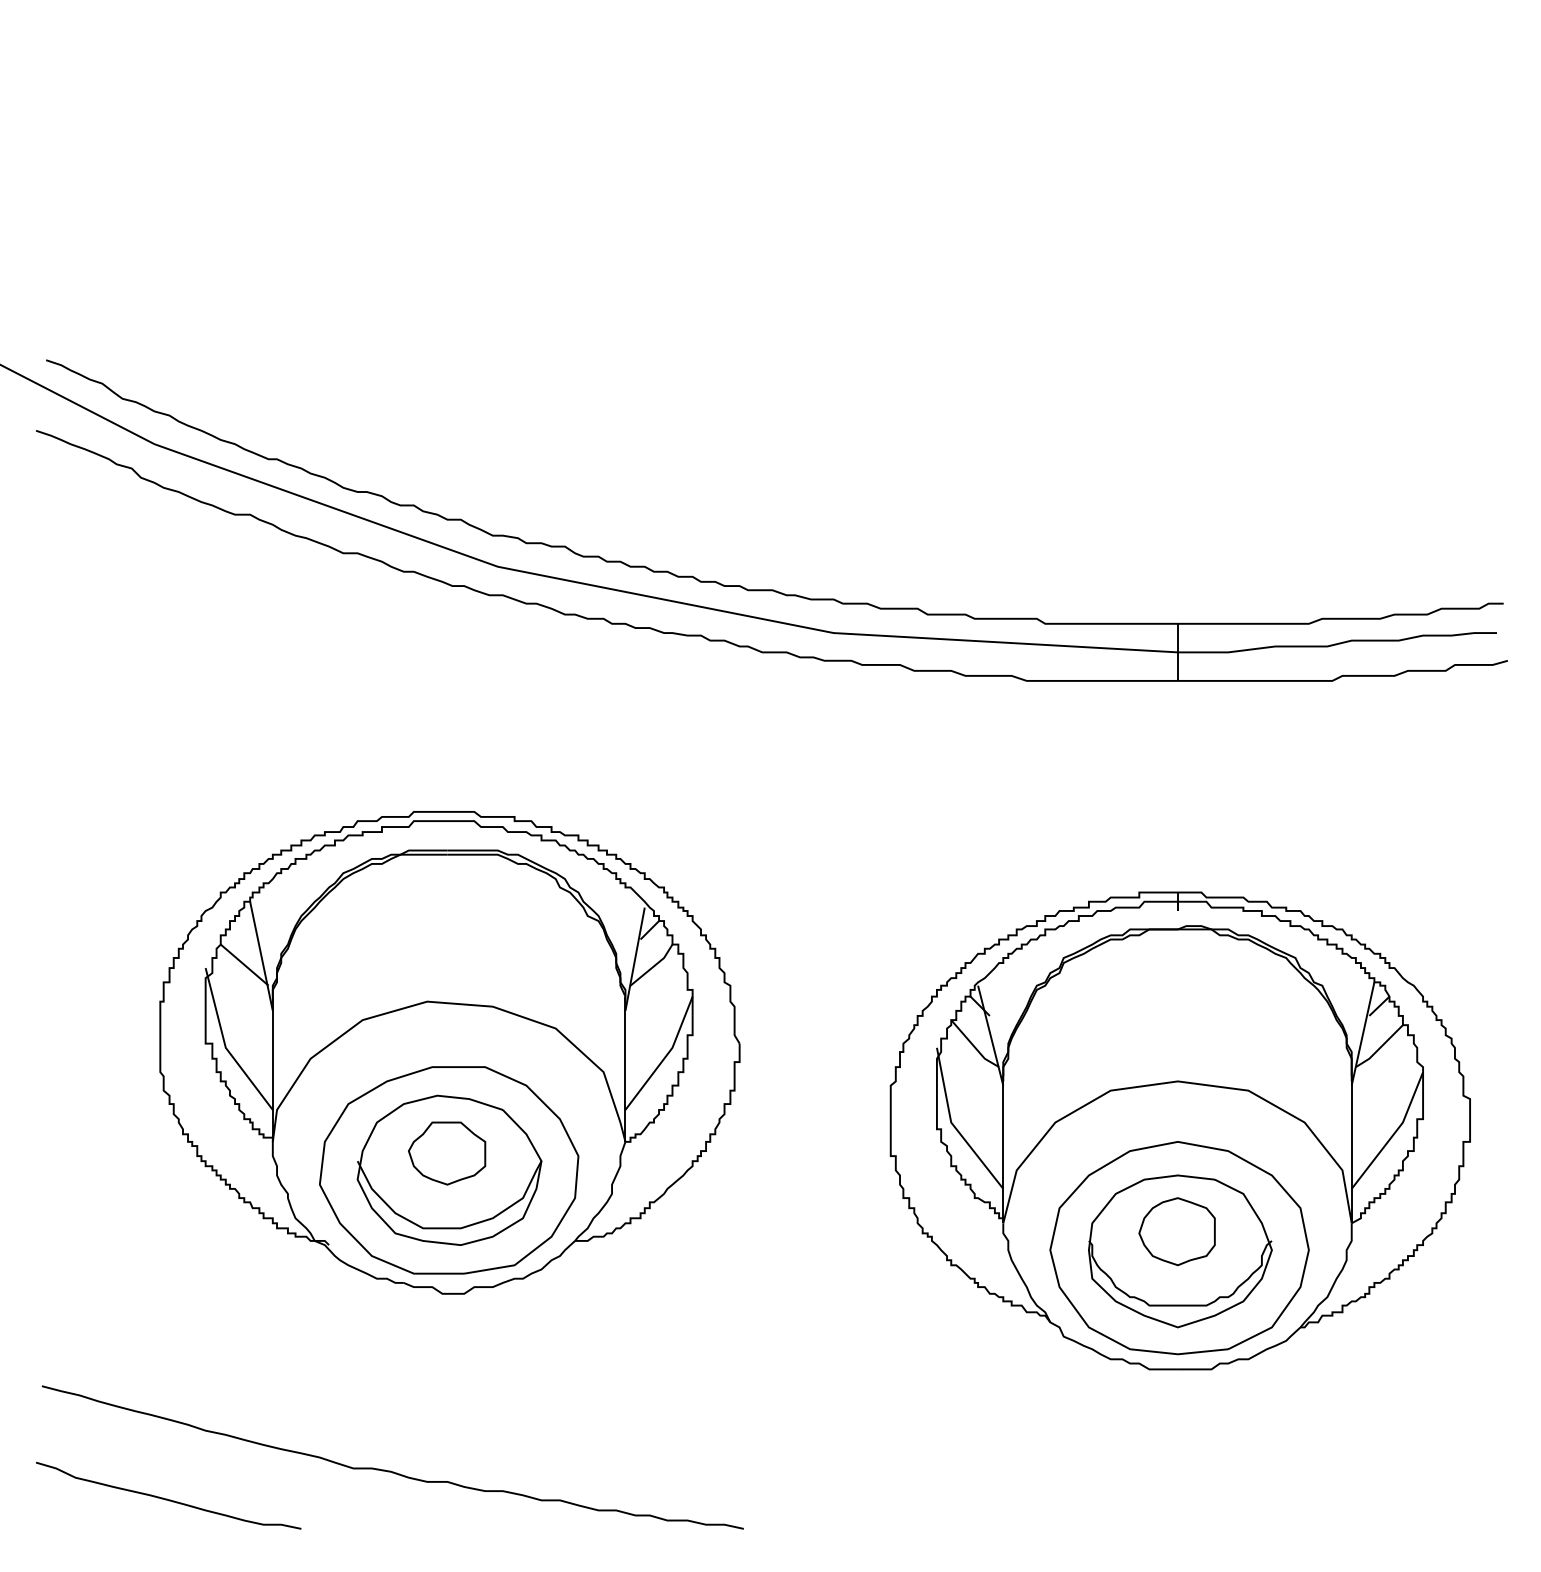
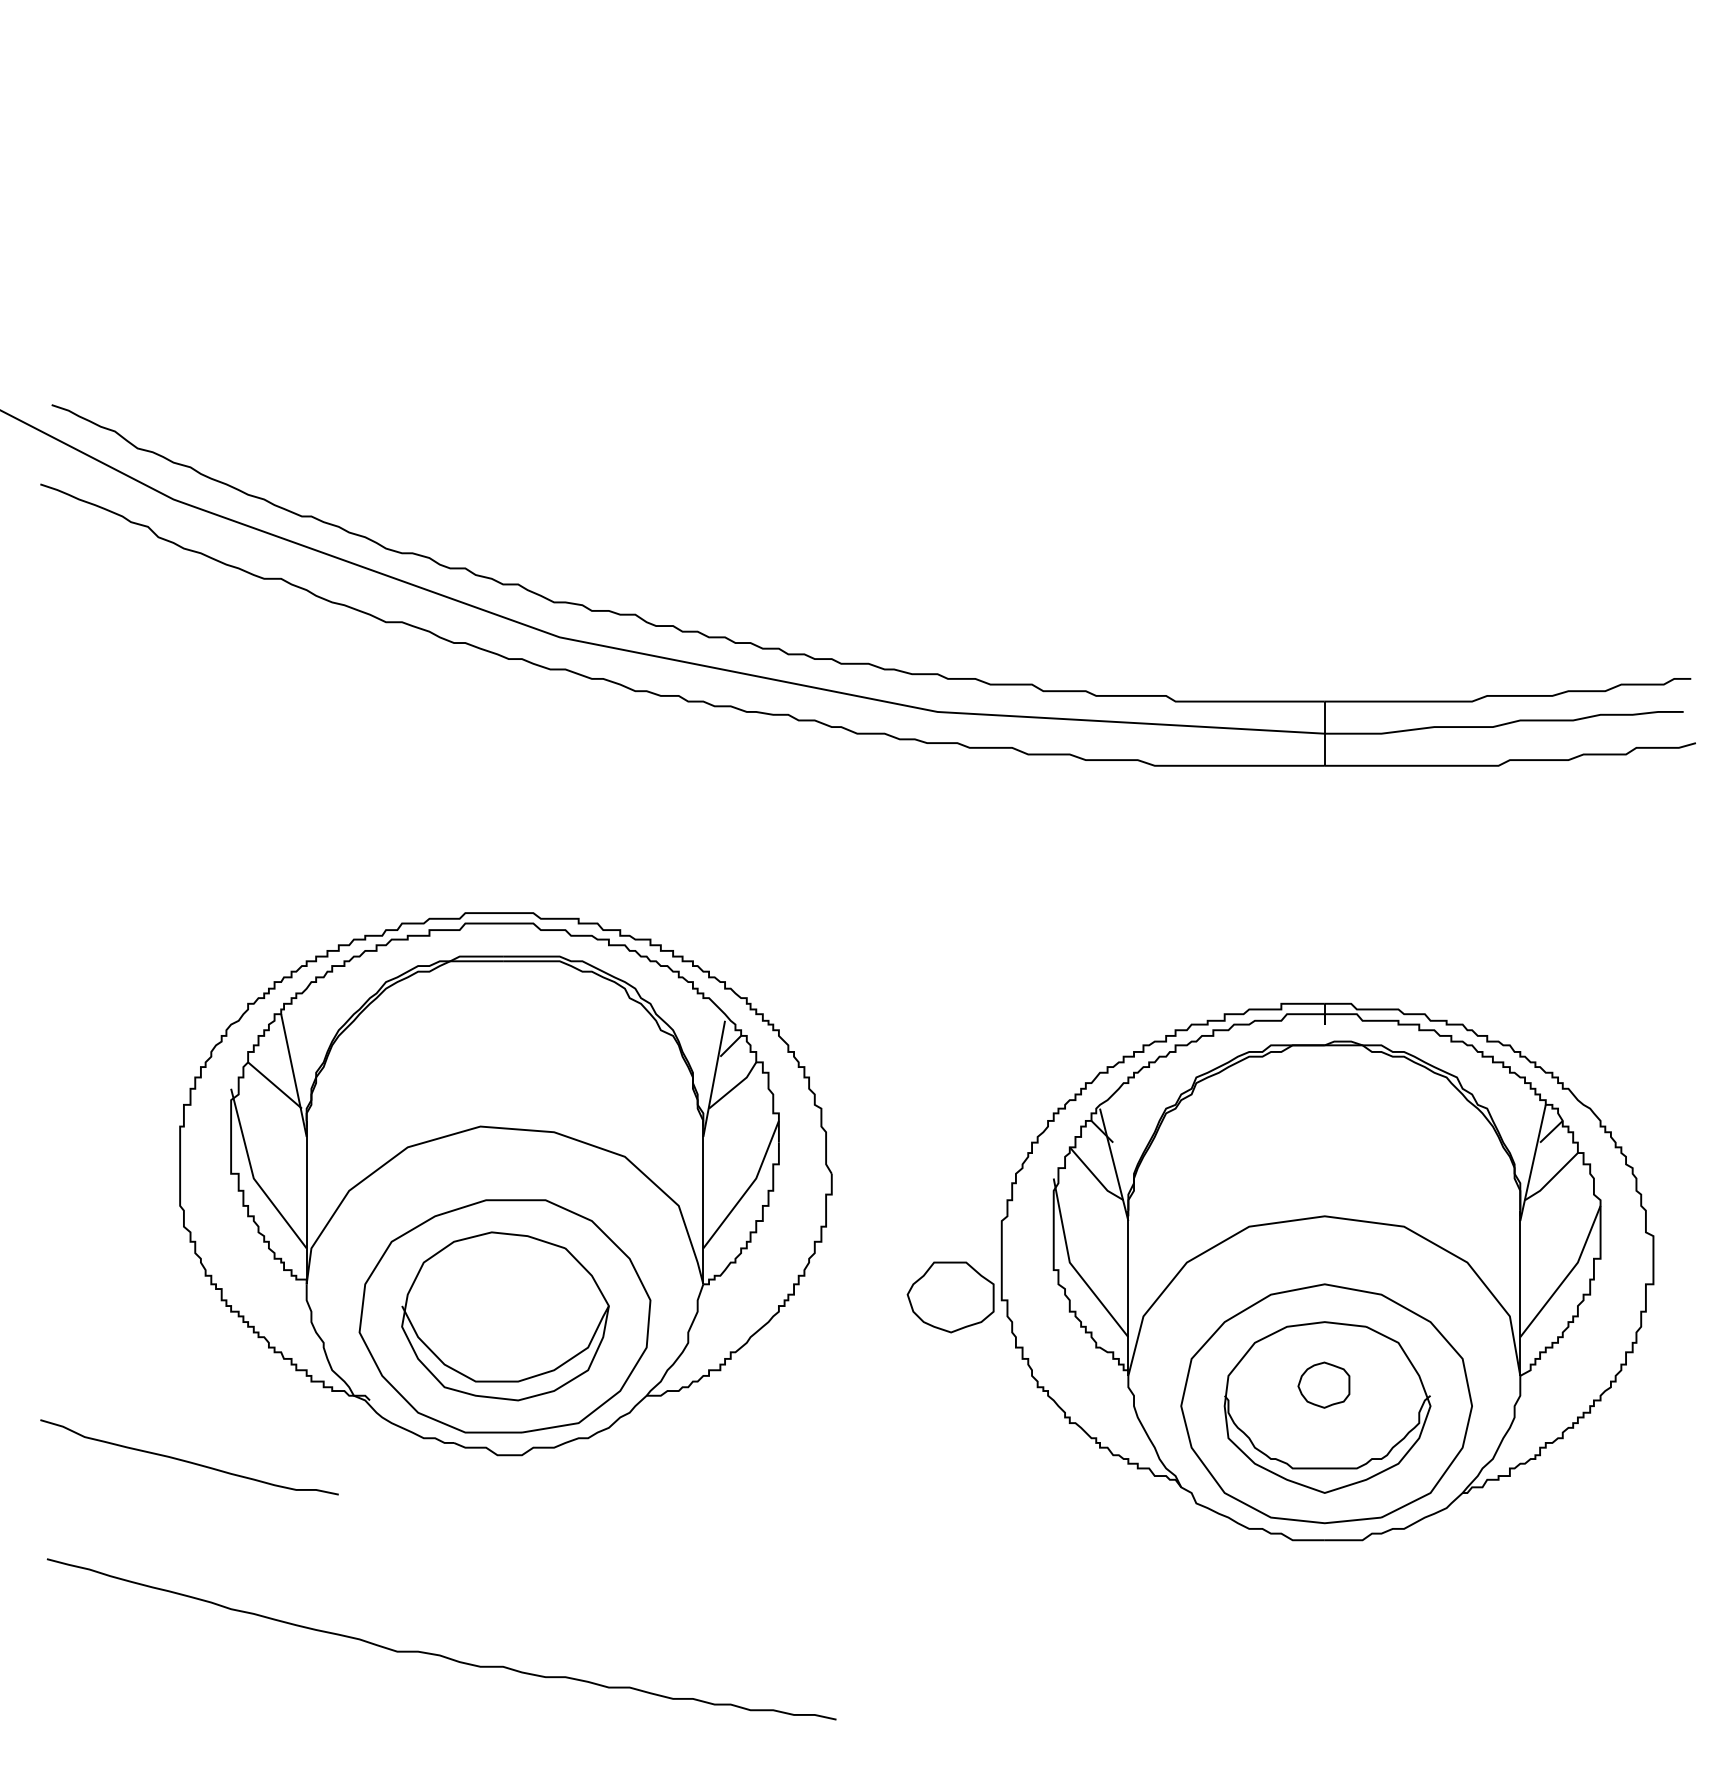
part: (446, 1153) -> (950, 1297), moved
part: (1176, 1230) -> (1323, 1384), size x0.6
curve: (166, 1498) -> (187, 1460), moved

